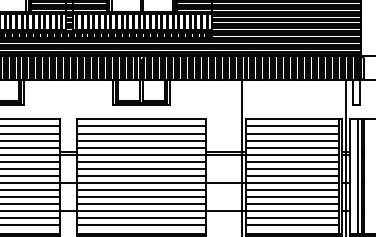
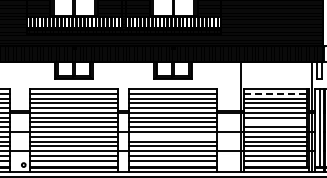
line: (293, 126) -> (276, 93), solid -> dashed
line: (291, 168) -> (275, 122), removed
line: (141, 189) -> (173, 136), removed

